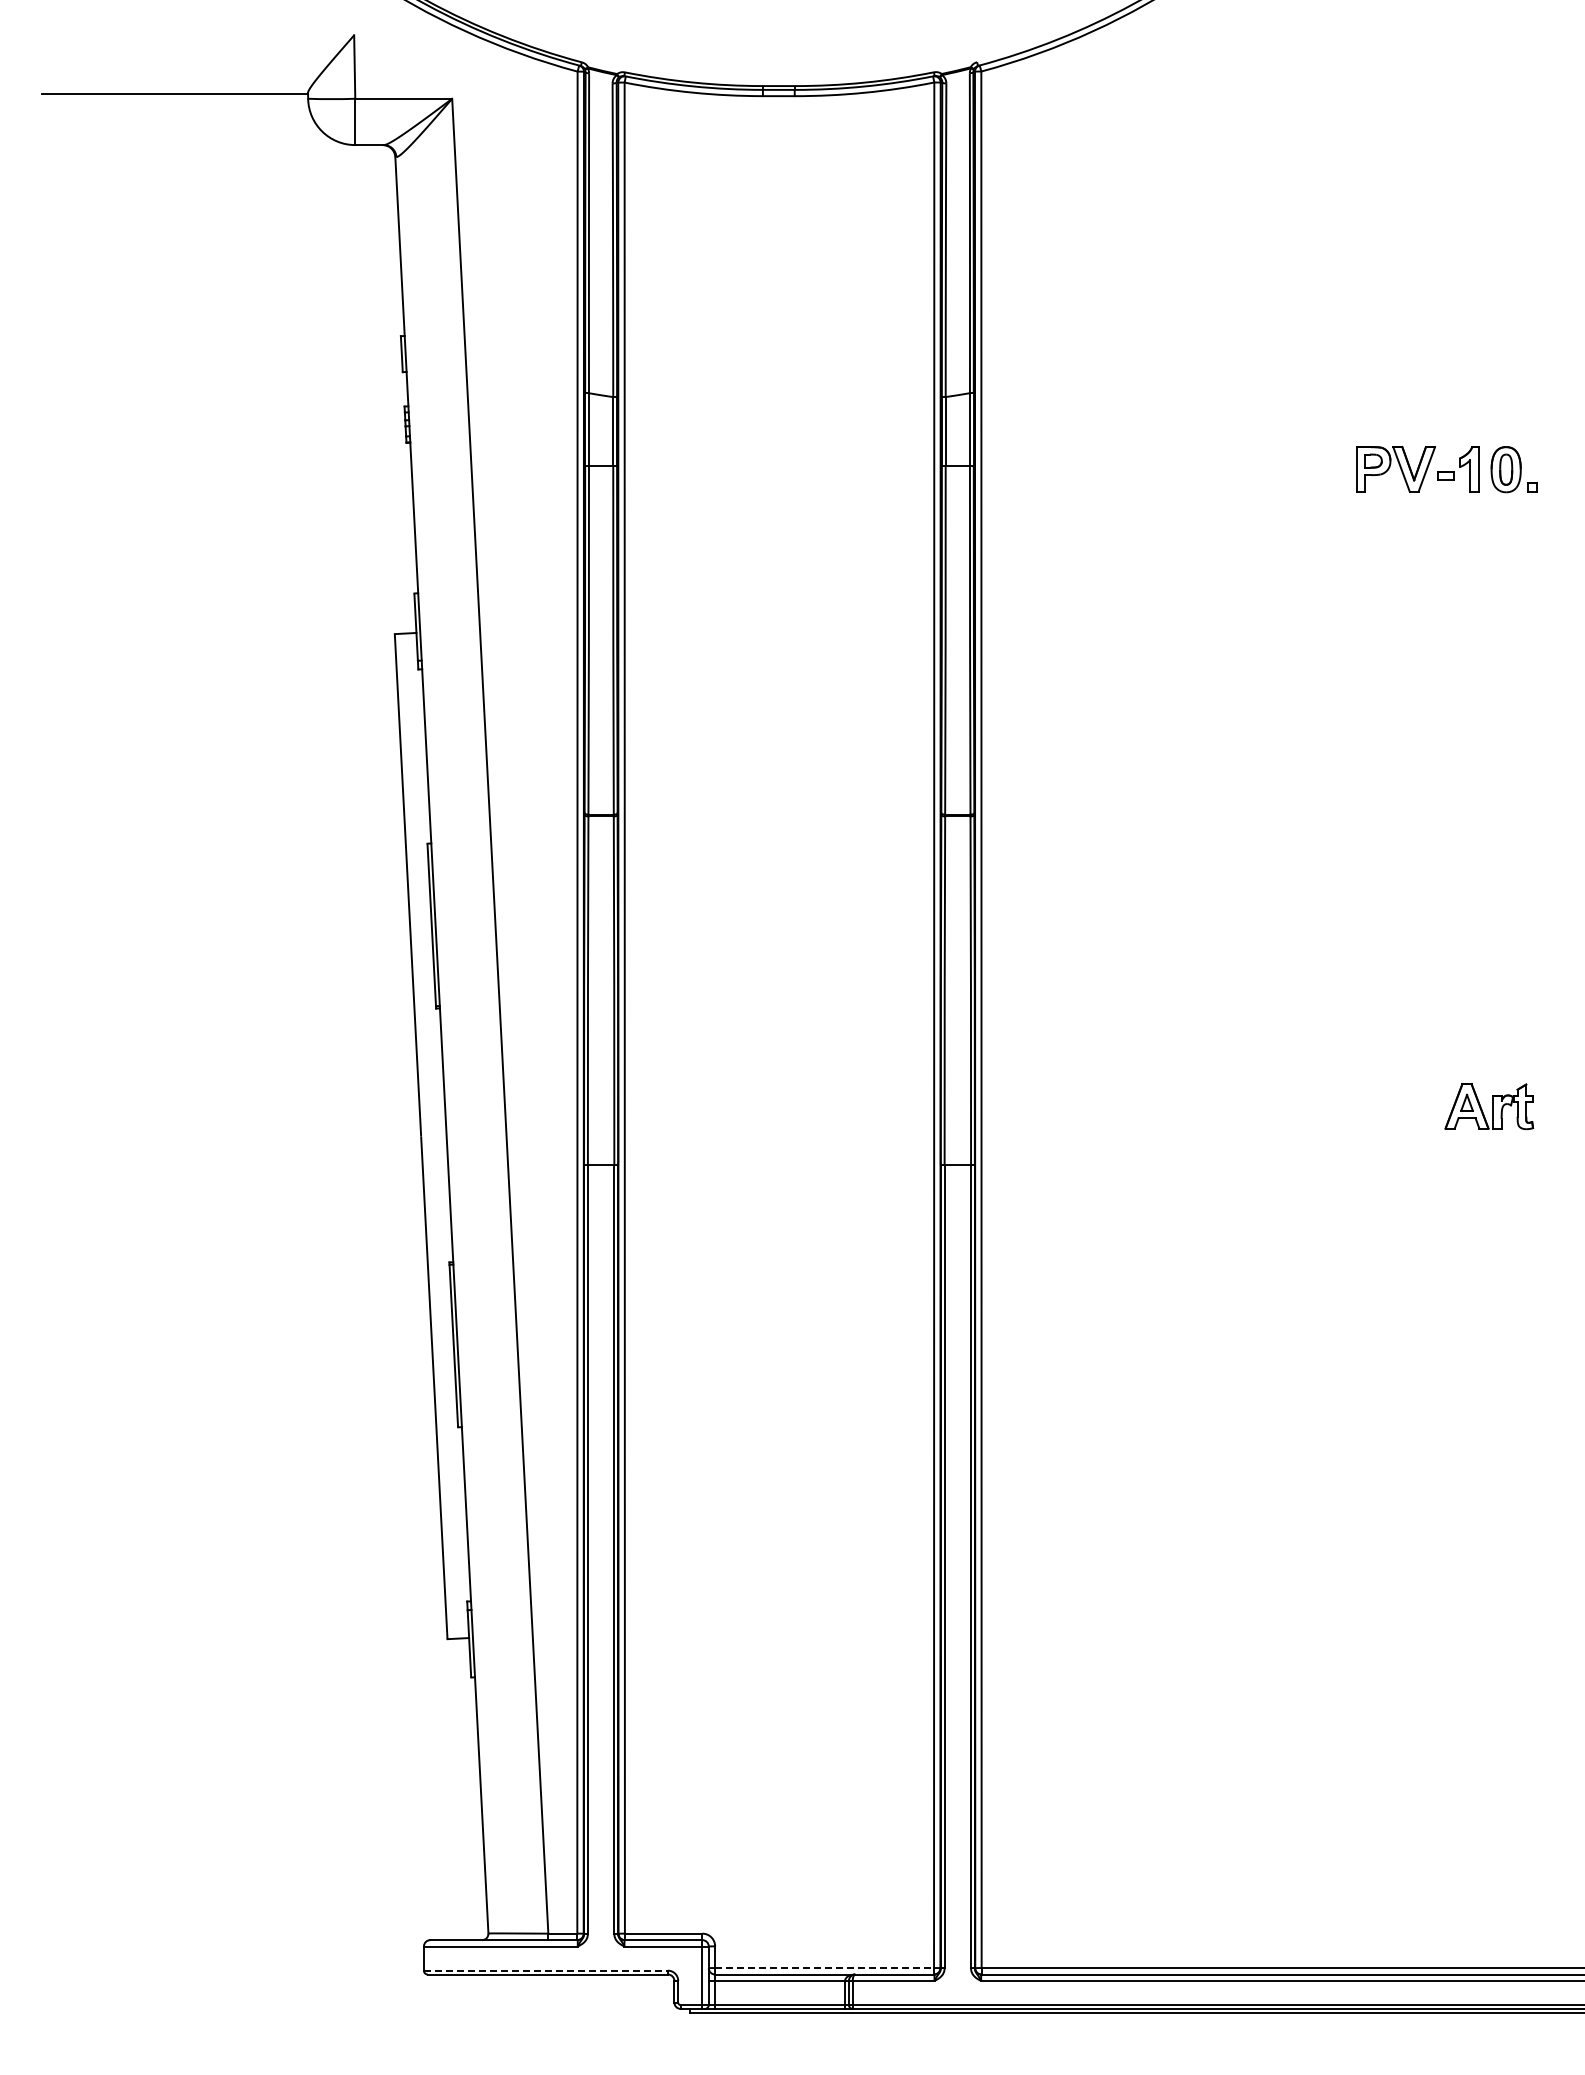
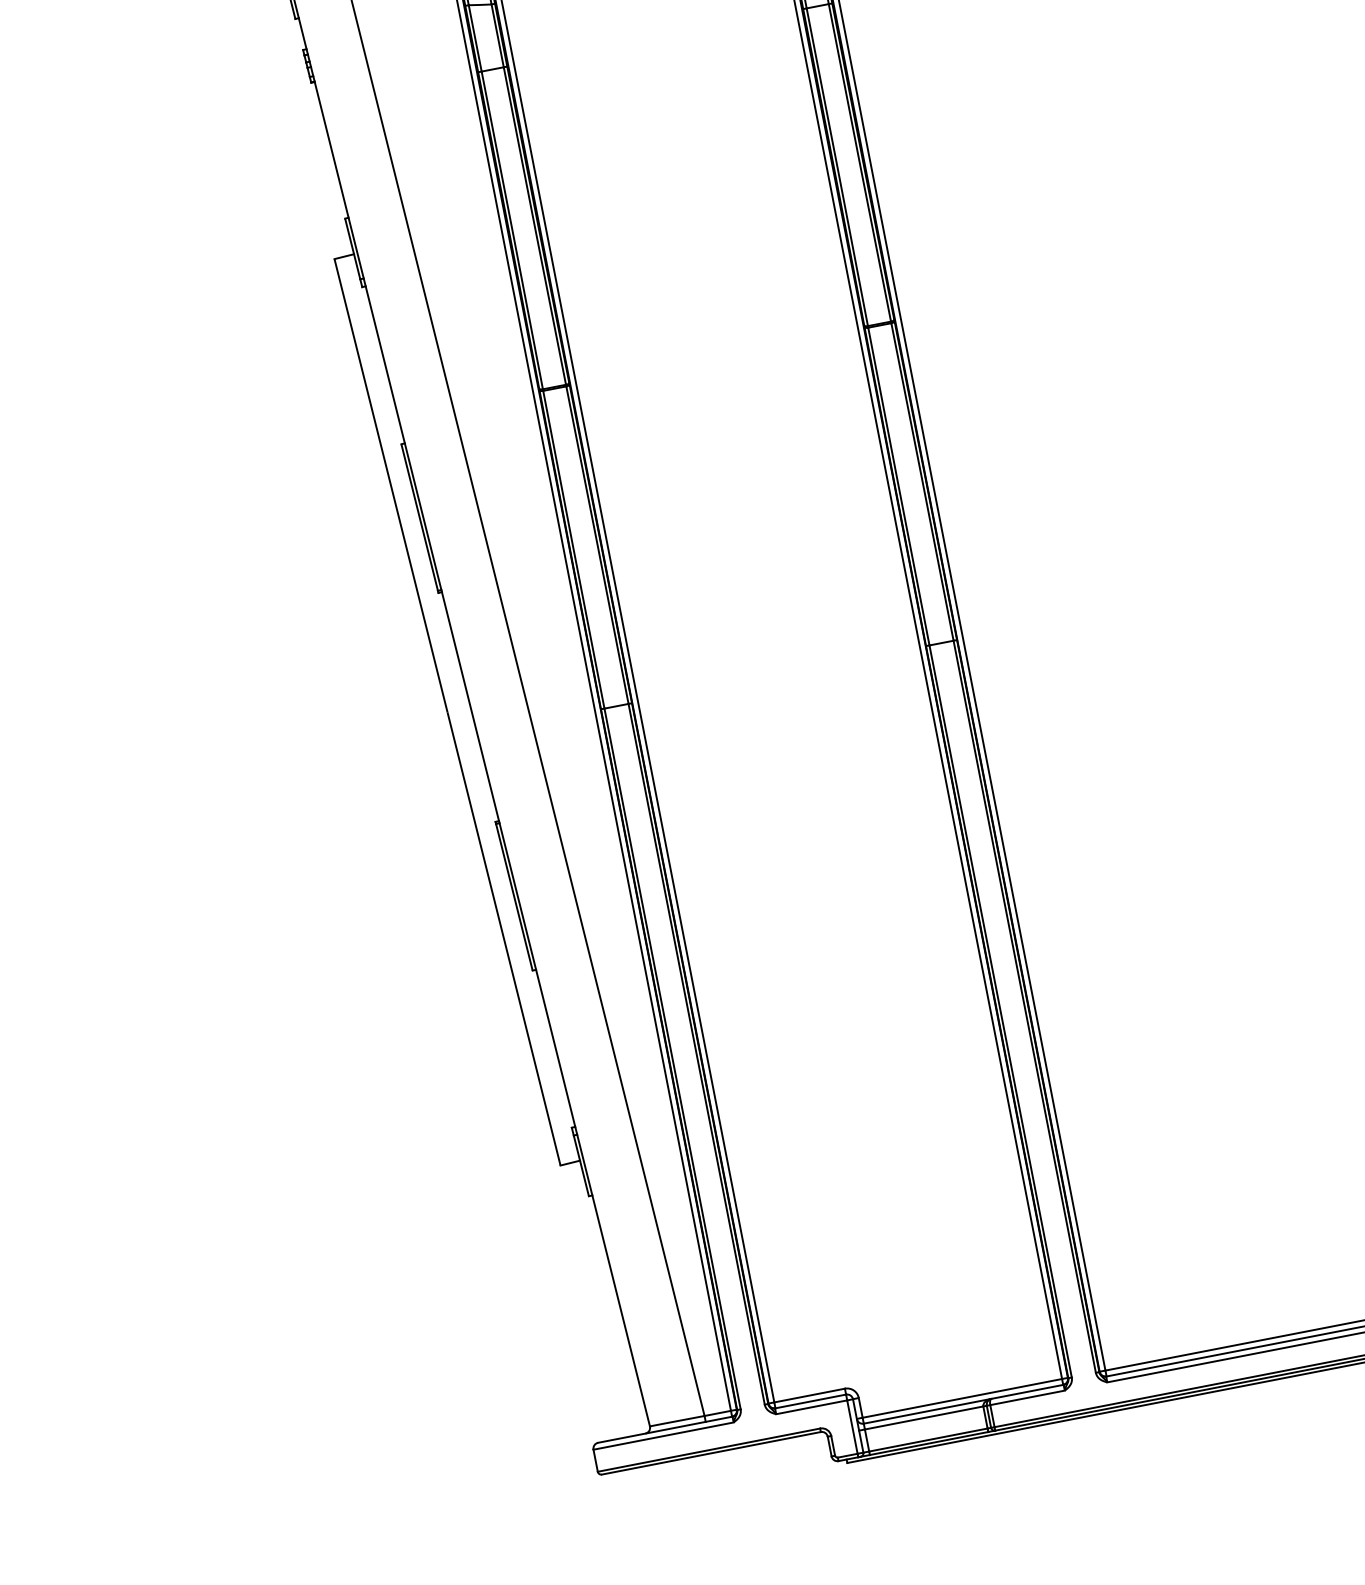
line: (825, 1968) -> (963, 1398), dashed -> solid
line: (546, 1970) -> (709, 1449), dashed -> solid

